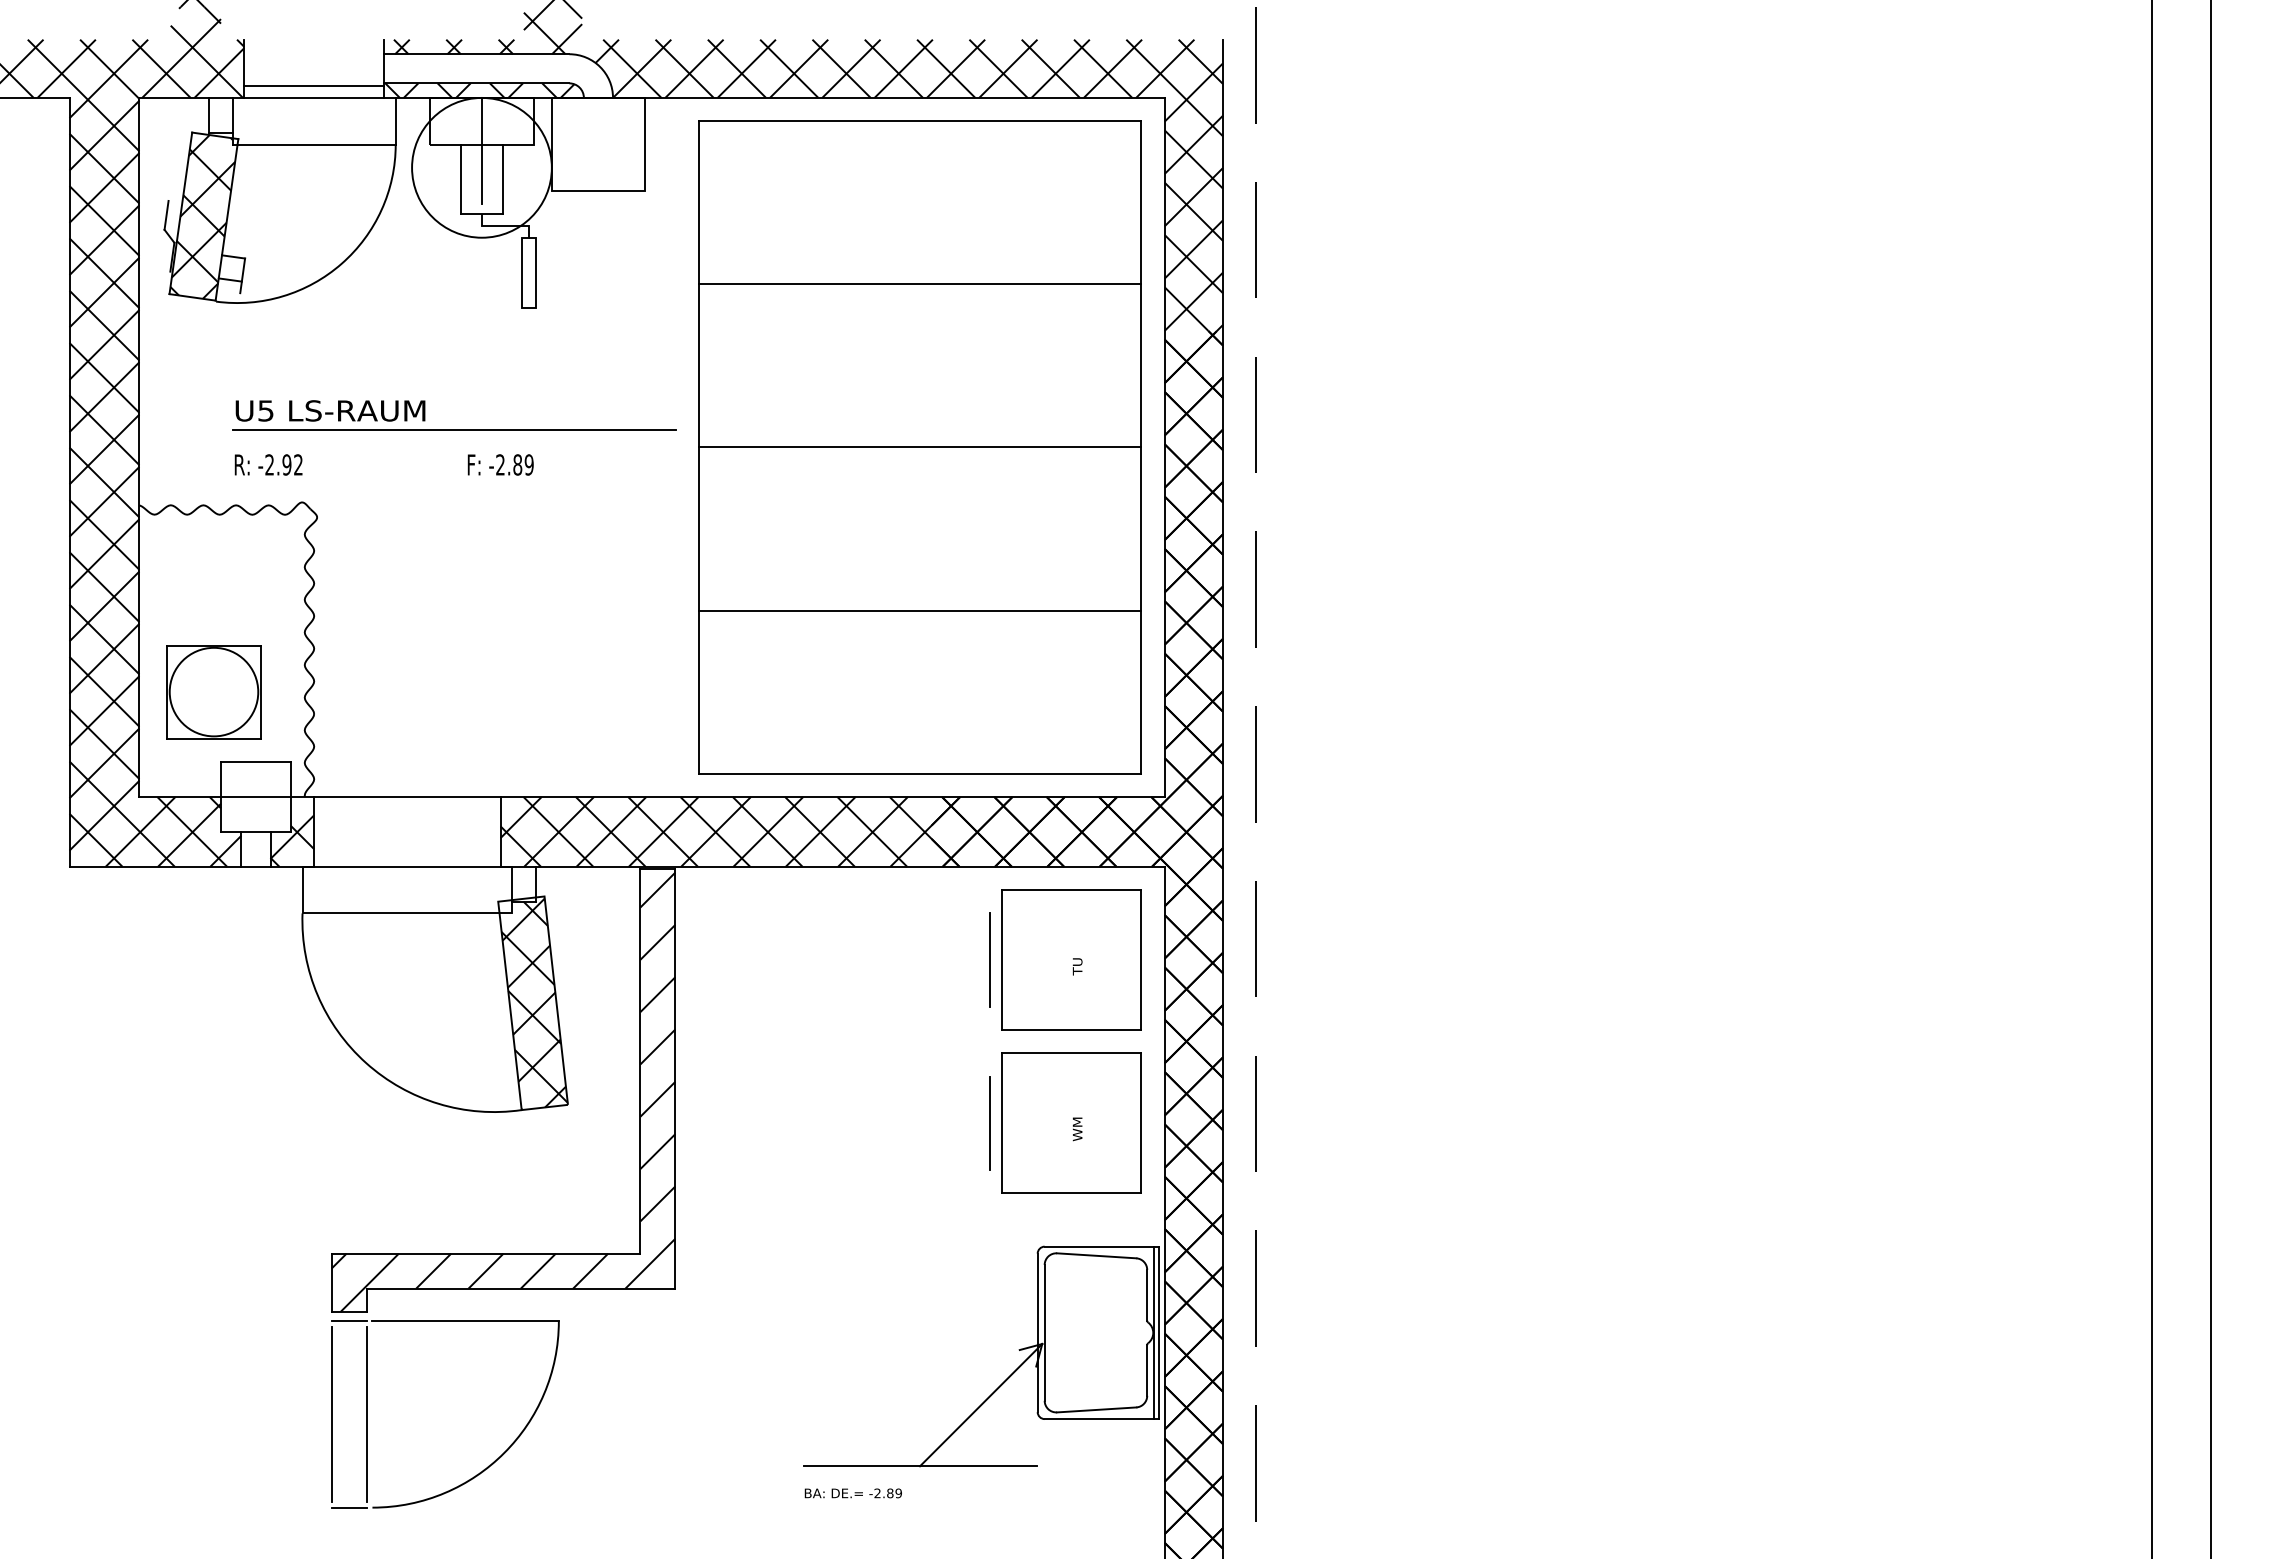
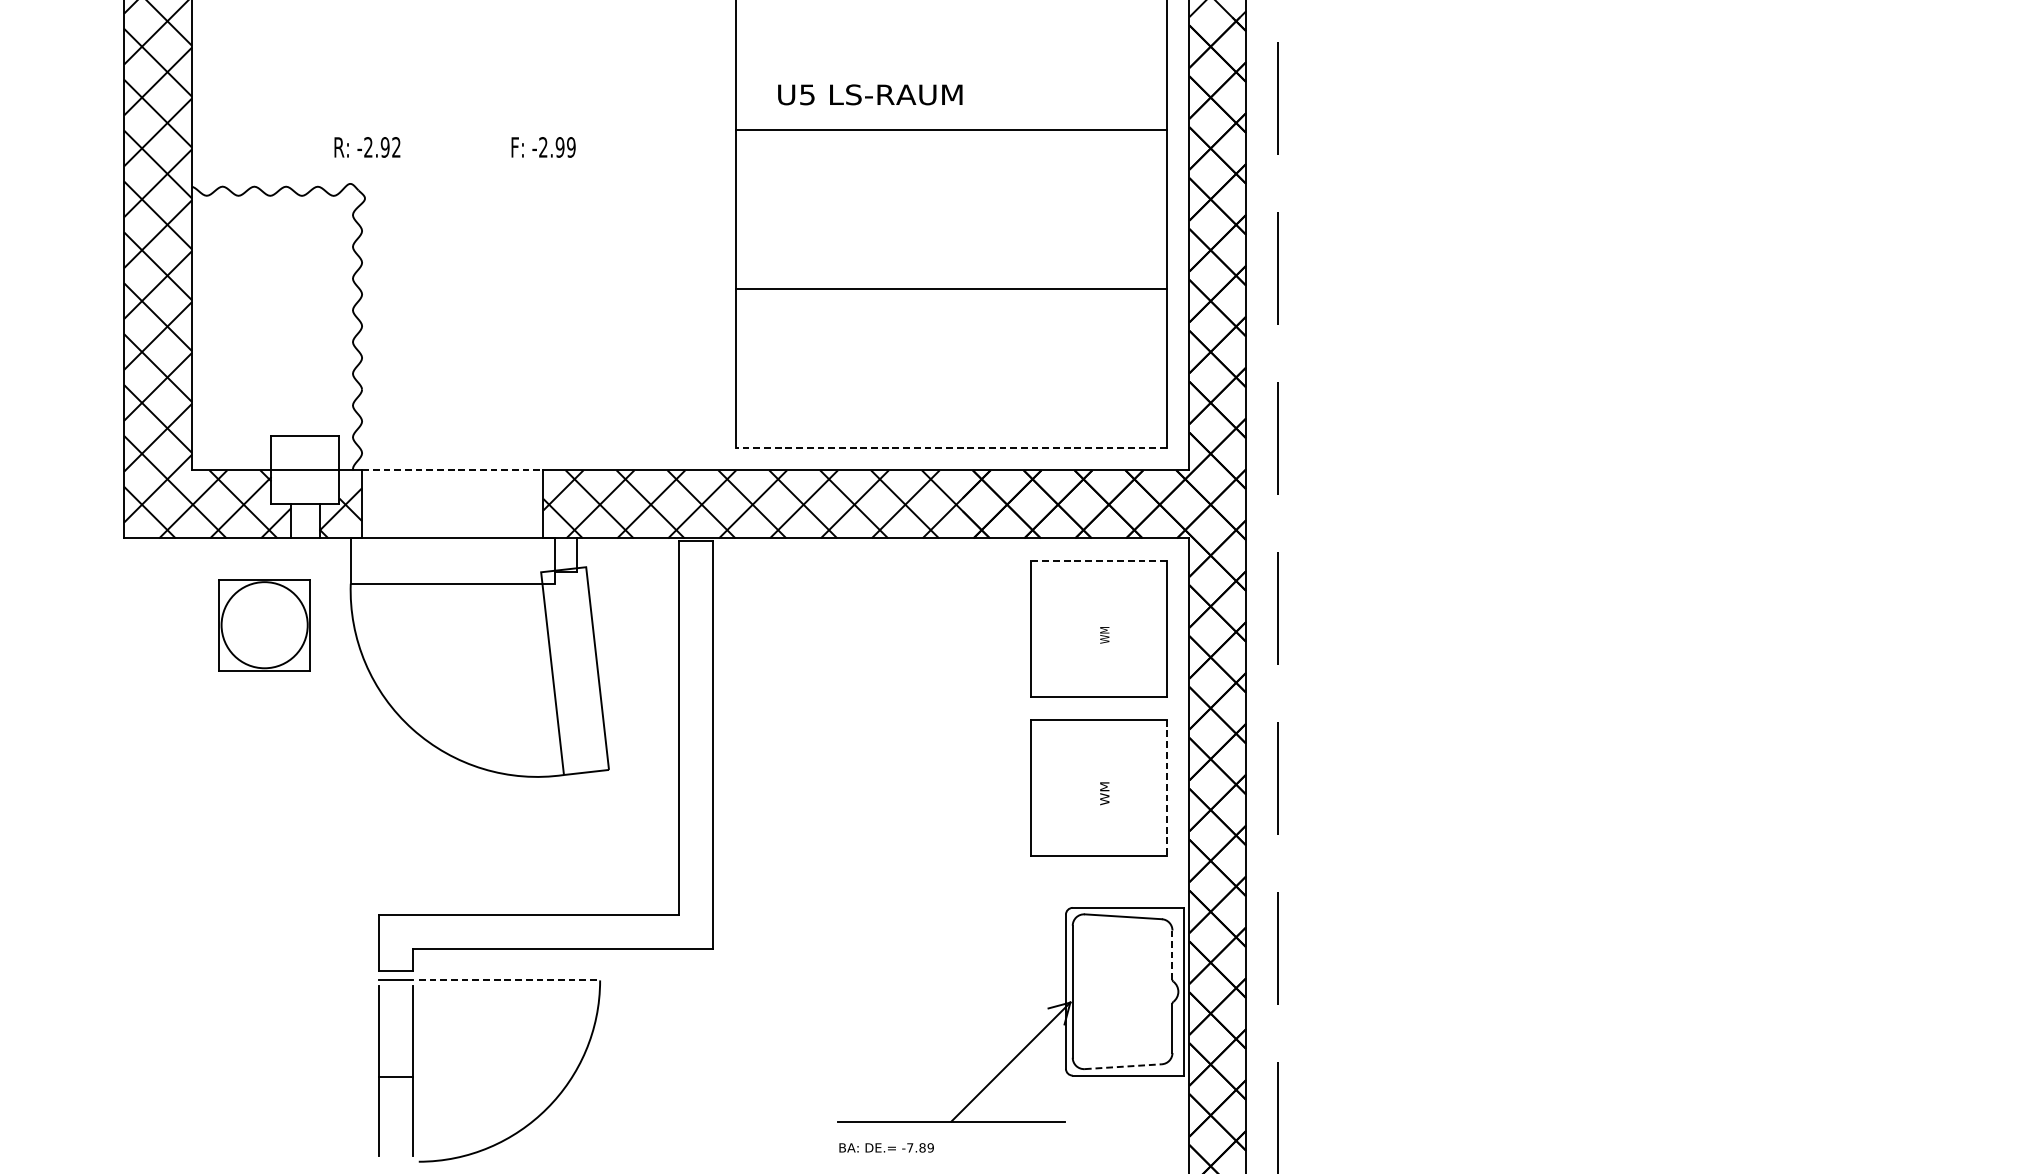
text: (330, 410) -> (870, 94), moved
line: (454, 429) -> (498, 112), removed
text: (268, 464) -> (367, 146), moved
text: (517, 464) -> (559, 146), -2.89 -> -2.99
part: (213, 692) -> (264, 625), moved
line: (919, 773) -> (950, 447), solid -> dashed
line: (407, 796) -> (452, 469), solid -> dashed
line: (1071, 890) -> (1098, 561), solid -> dashed
line: (989, 959) -> (1019, 628), removed
text: (1077, 966) -> (1104, 635), TU -> WM
hatch: (534, 1003) -> (576, 671), removed
hatch: (503, 1091) -> (546, 756), removed
line: (989, 1122) -> (1019, 787), removed
line: (1141, 1123) -> (1166, 788), solid -> dashed
line: (1147, 1294) -> (1172, 954), solid -> dashed
line: (466, 1321) -> (510, 980), solid -> dashed
line: (1154, 1332) -> (1179, 991), removed
line: (1096, 1409) -> (1123, 1066), solid -> dashed
text: (877, 1493) -> (910, 1147), -2.89 -> -7.89
line: (348, 1507) -> (395, 1076), moved

